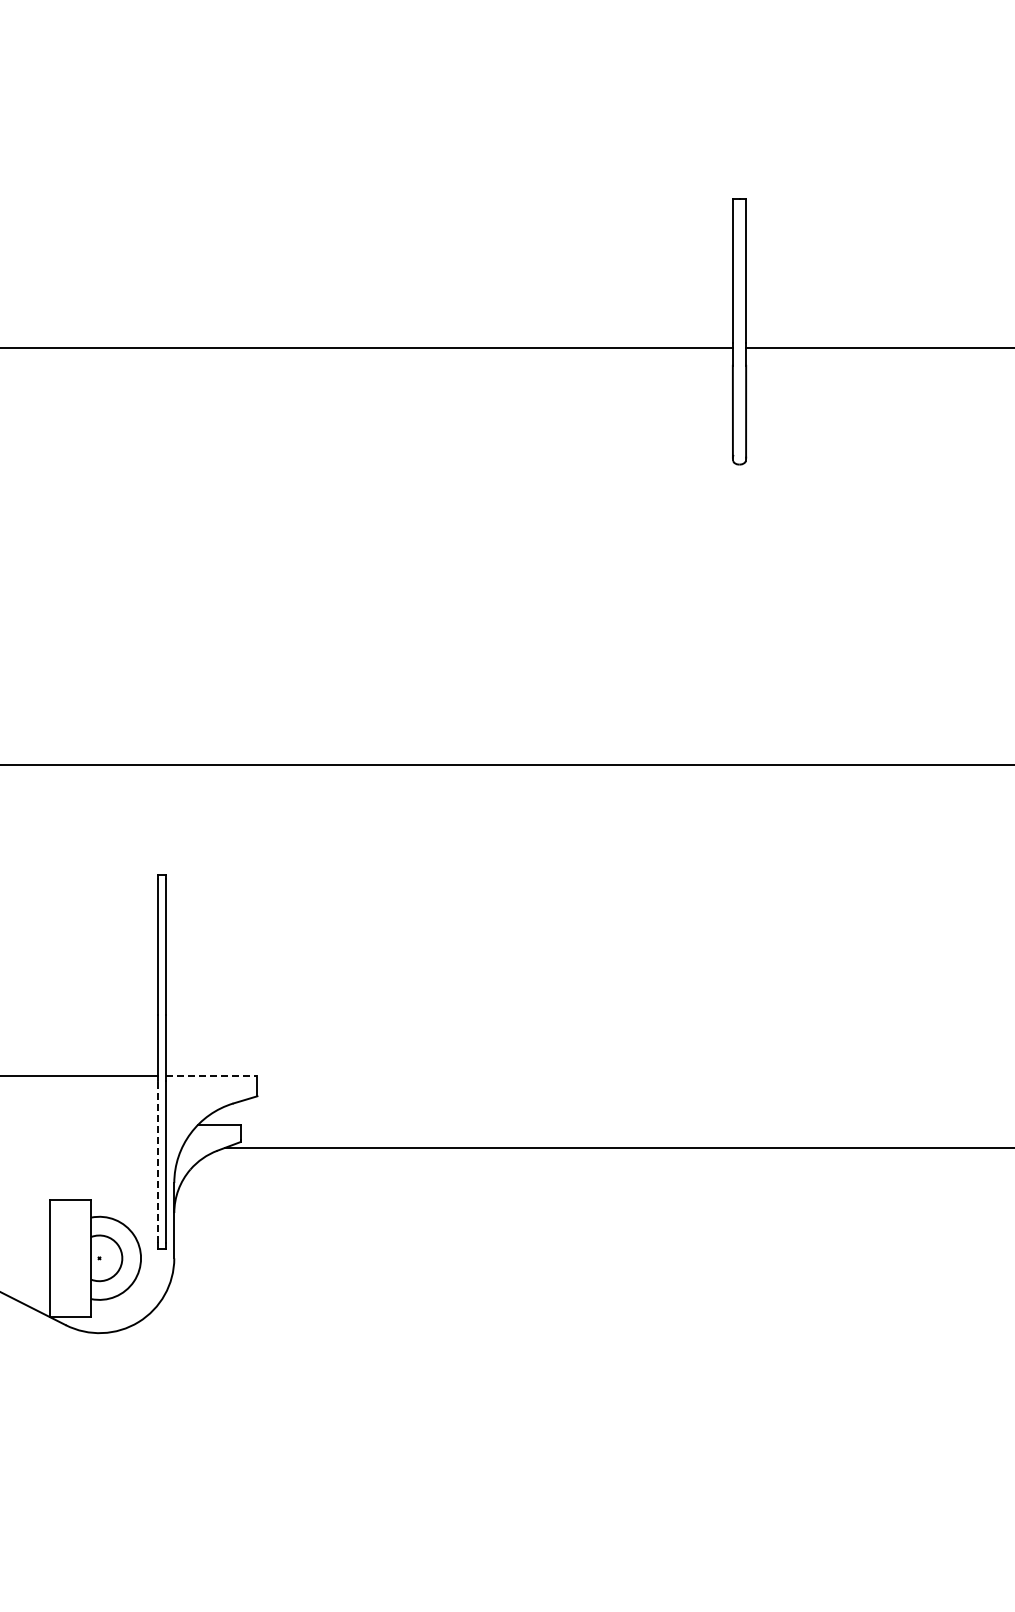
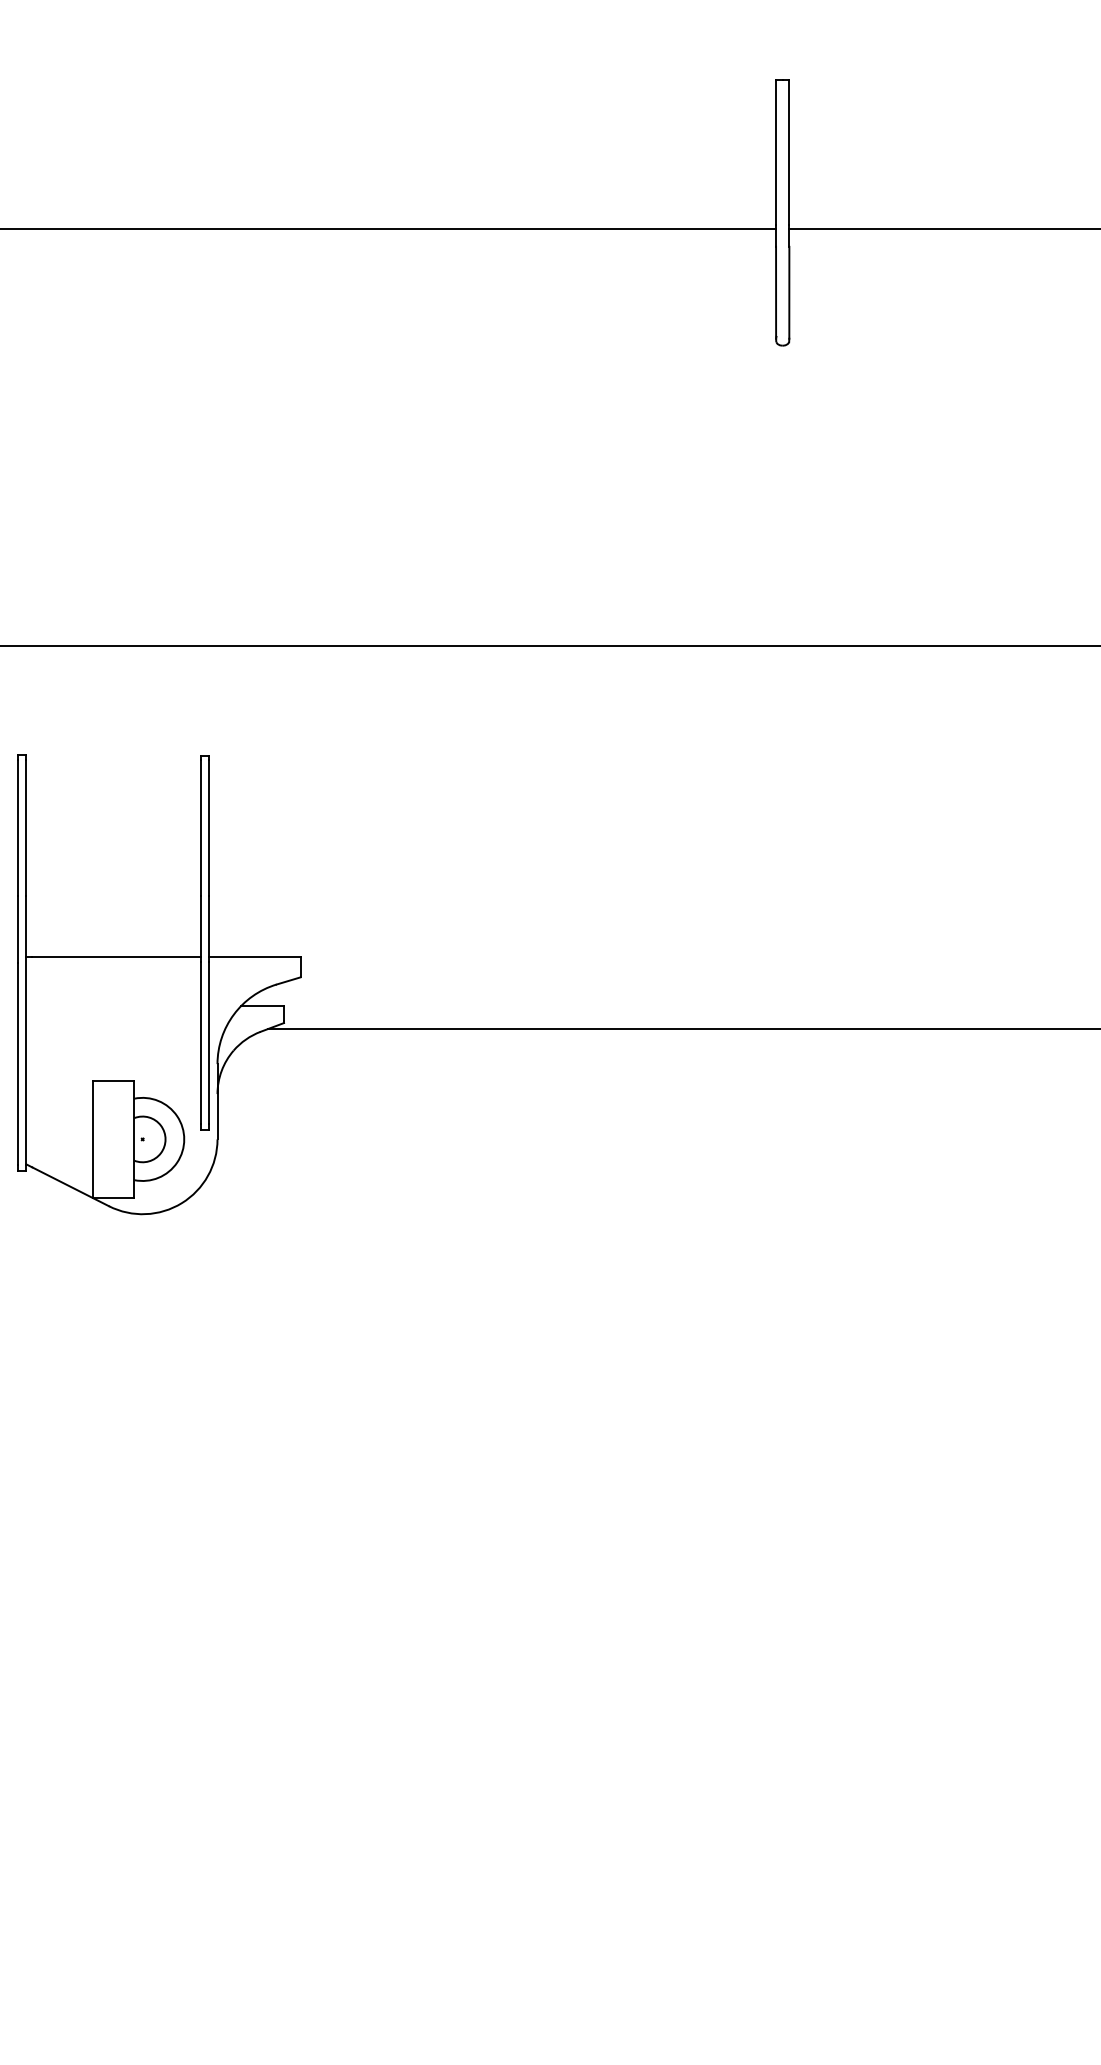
line: (211, 1075) -> (254, 956), dashed -> solid
line: (157, 1162) -> (200, 1043), dashed -> solid

